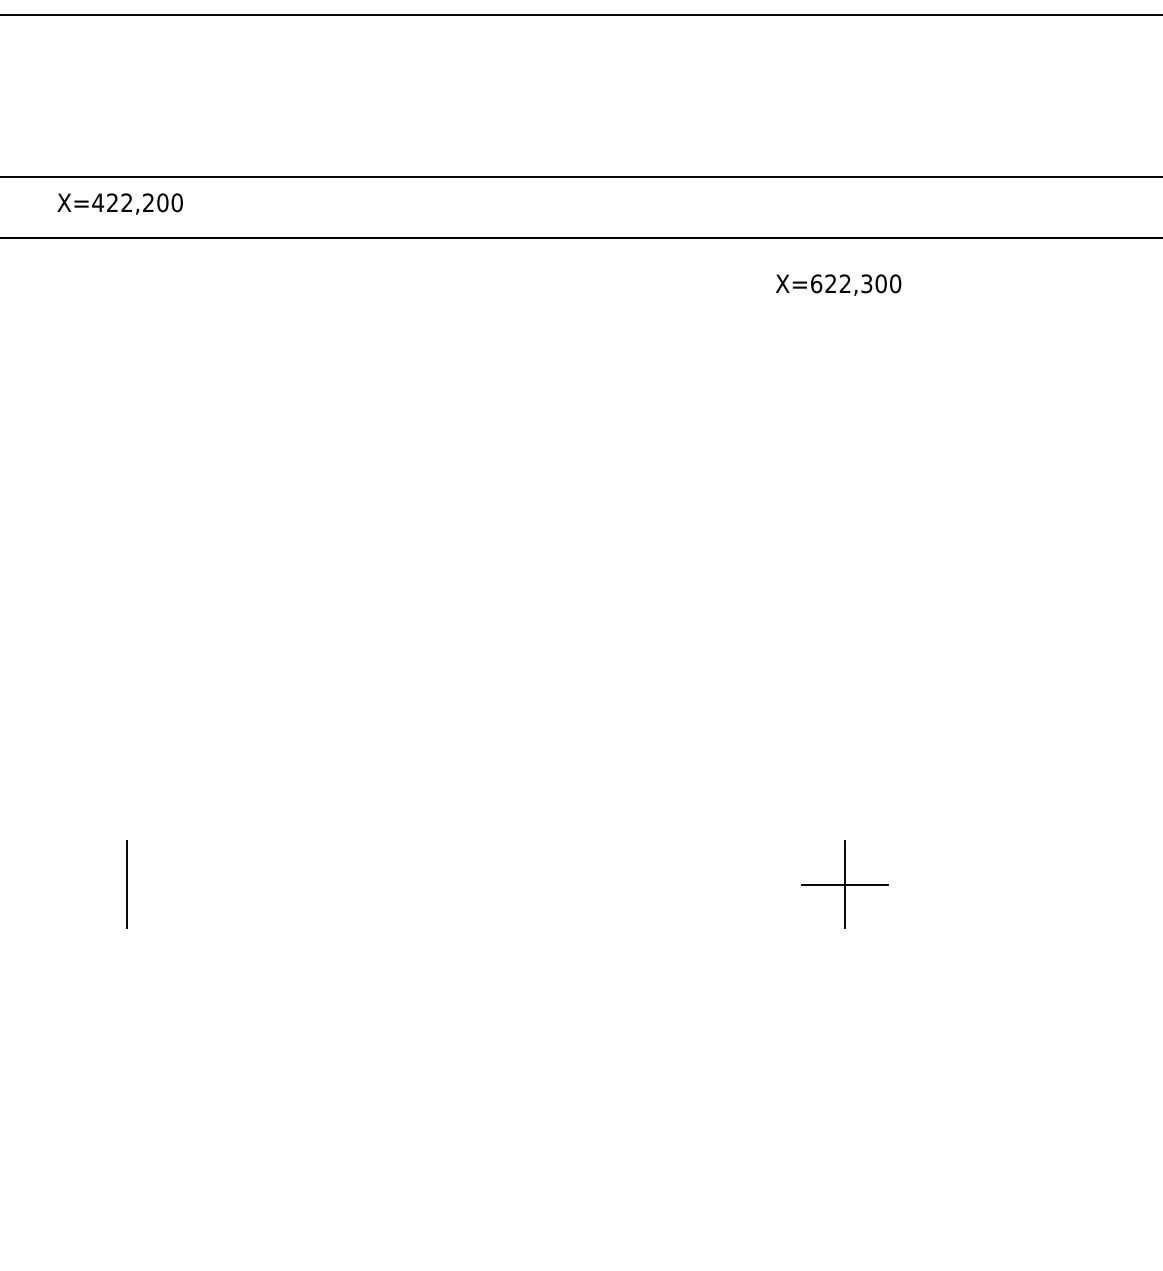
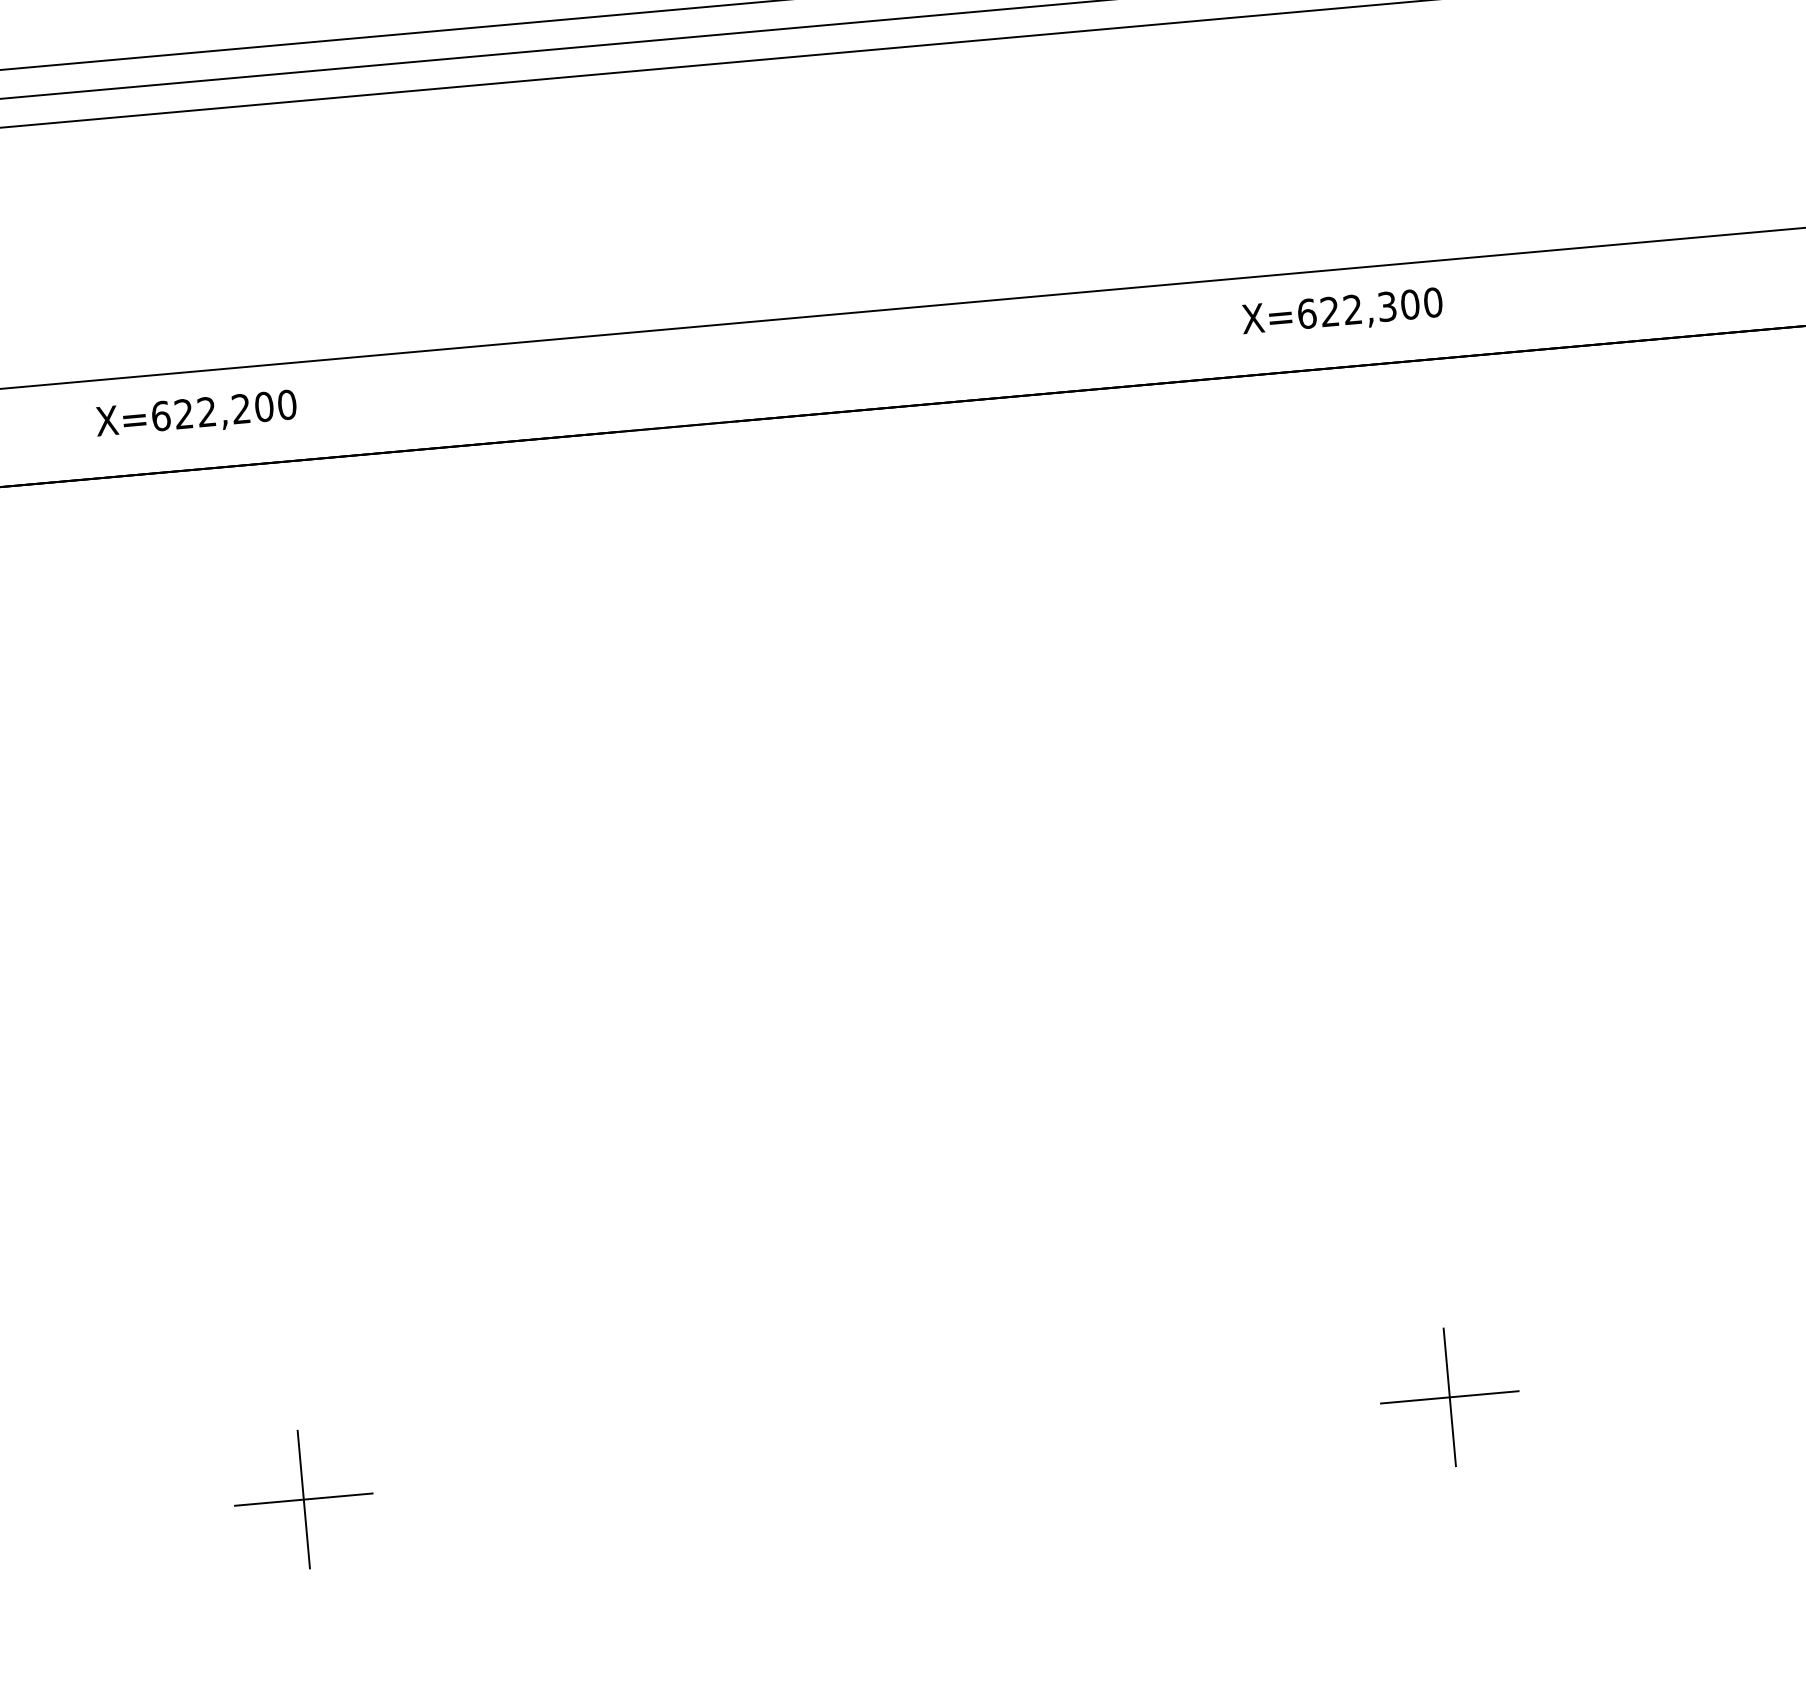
text: (98, 202) -> (161, 415), X=422,200 -> X=622,200
text: (838, 284) -> (1342, 311), moved
line: (126, 884) -> (303, 1499), added

